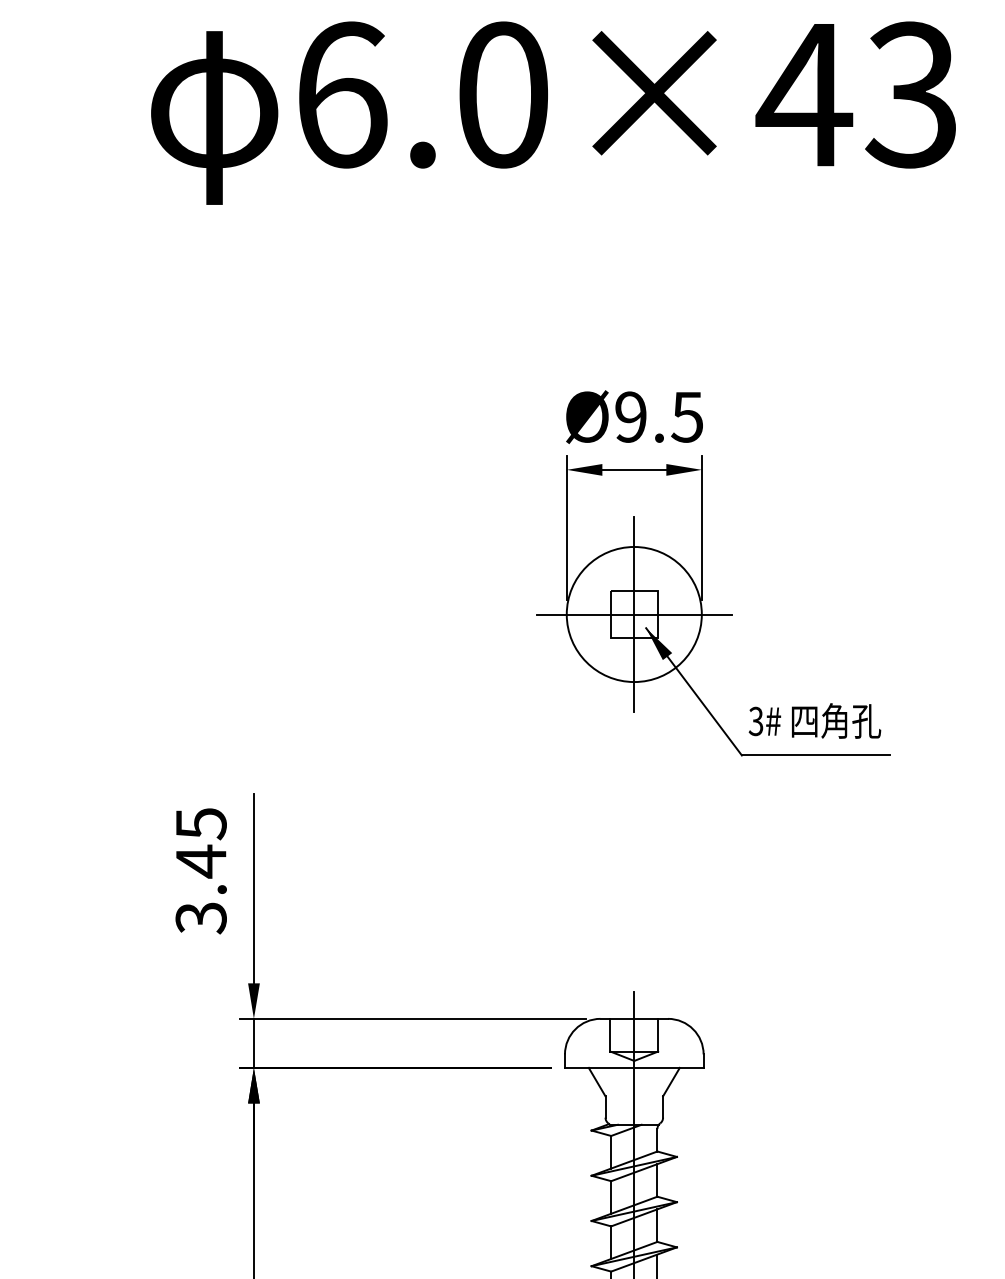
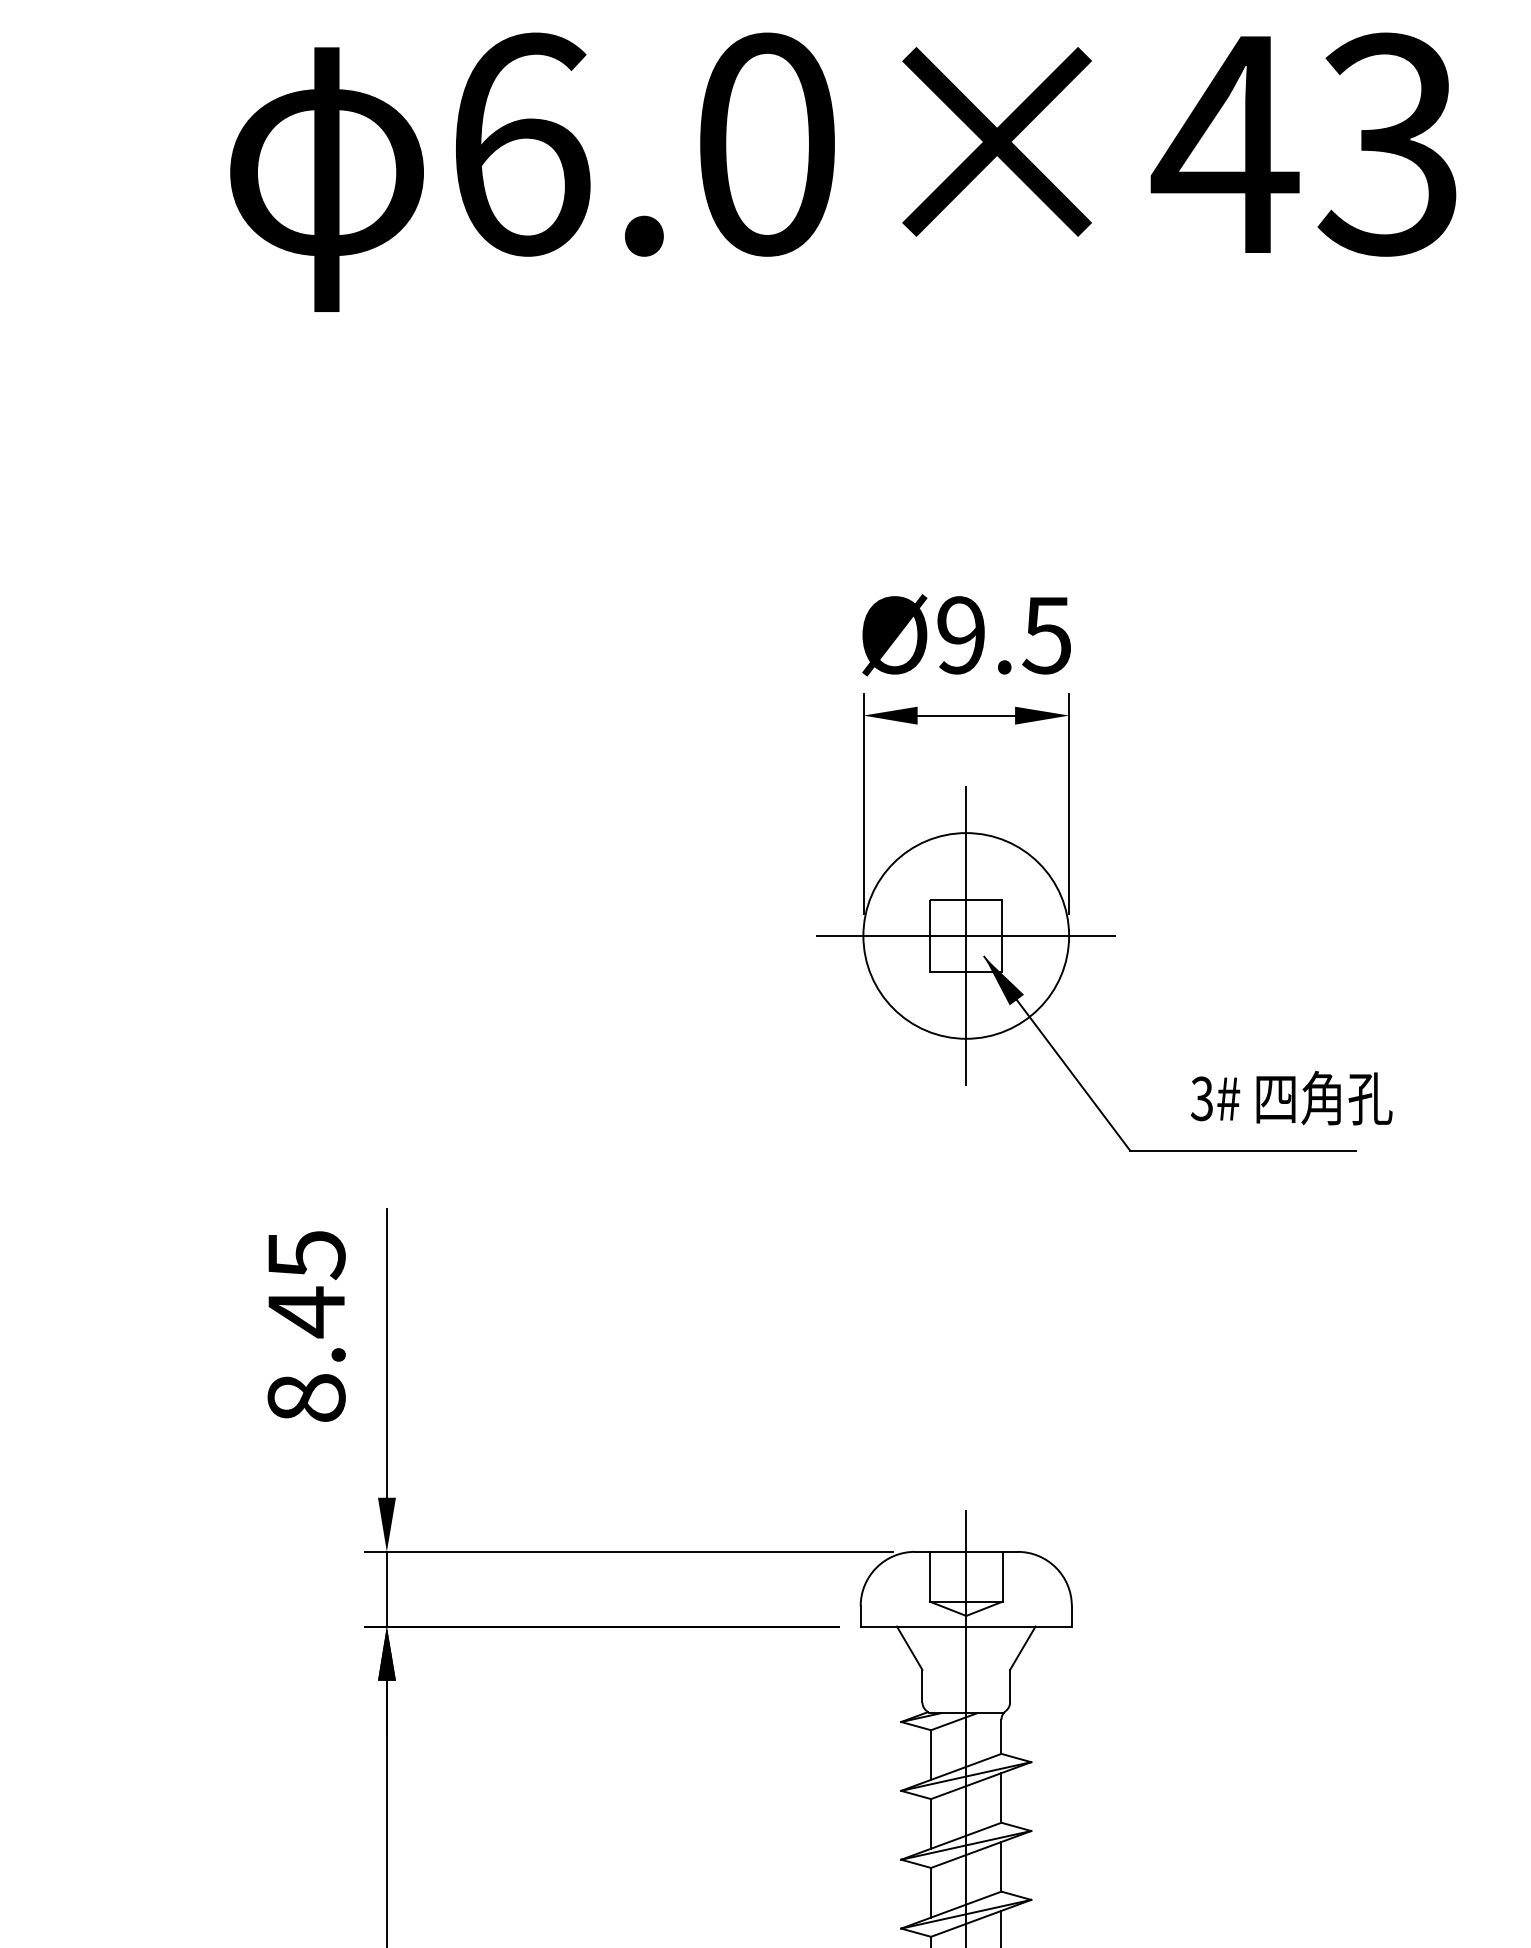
text: (814, 720) -> (1291, 1097), moved
text: (200, 918) -> (305, 1398), 3.45 -> 8.45

